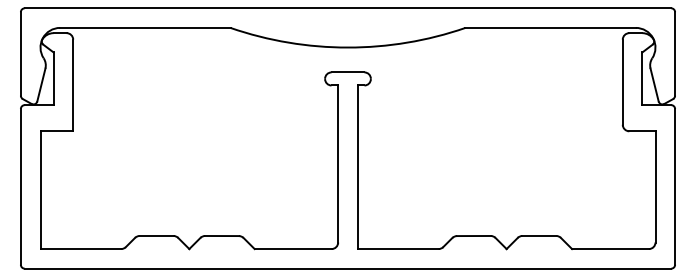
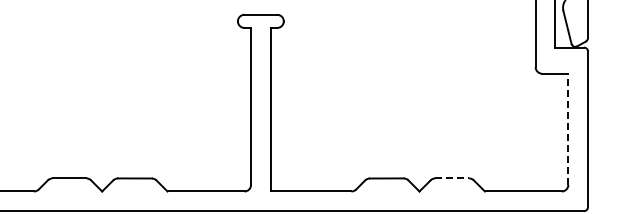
line: (655, 186) -> (568, 128), solid -> dashed
line: (539, 235) -> (452, 177), solid -> dashed

